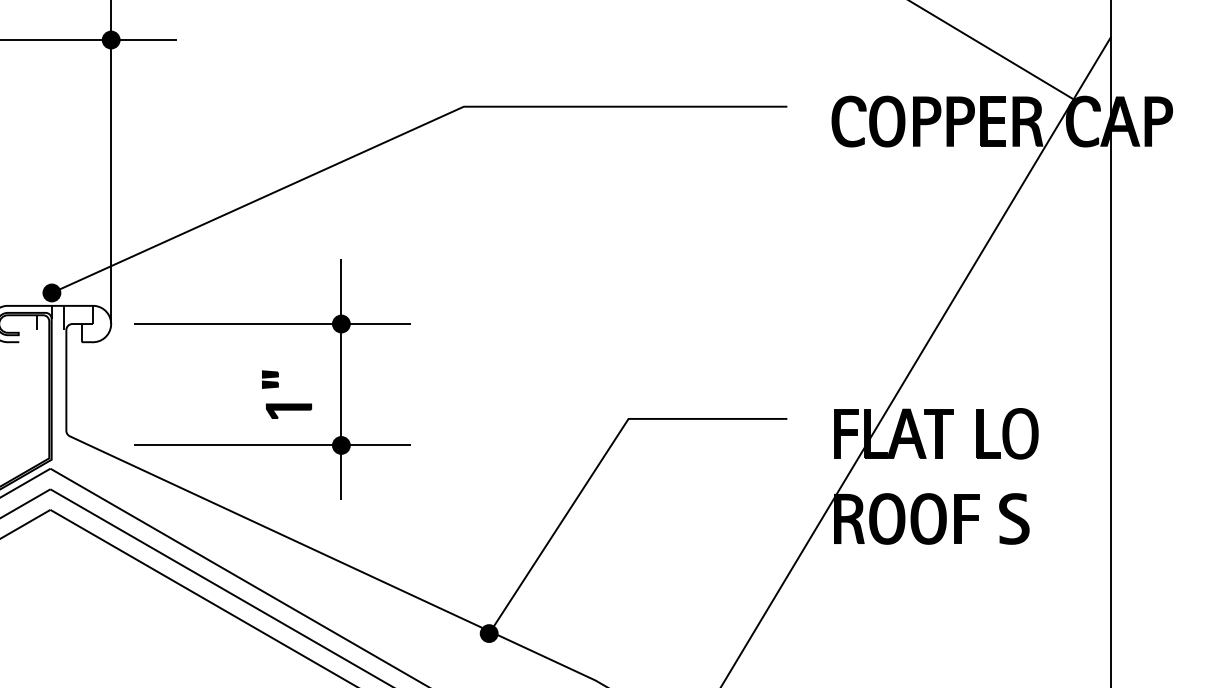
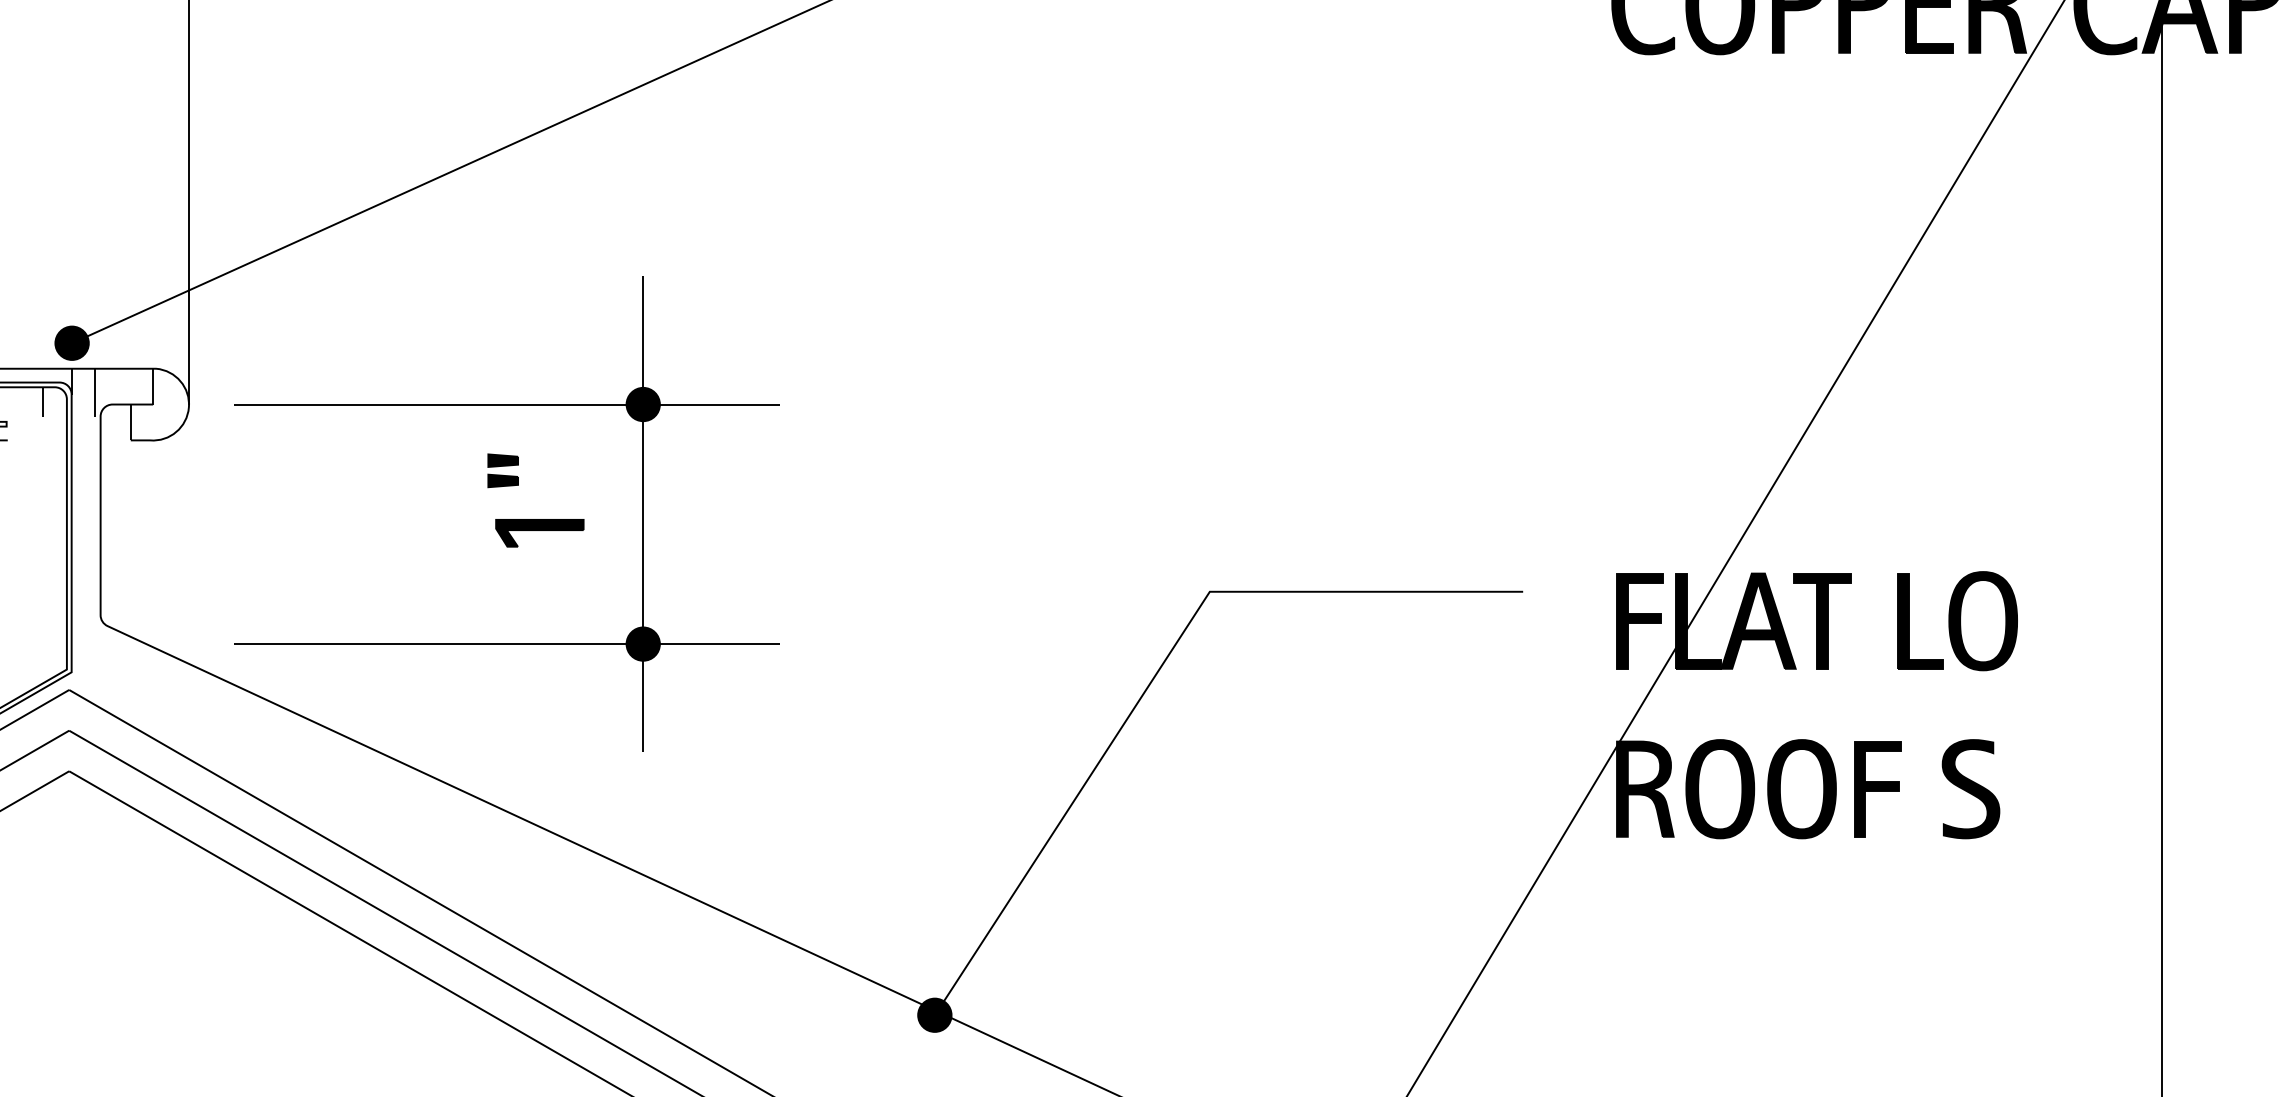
part: (286, 403) -> (534, 517), moved

